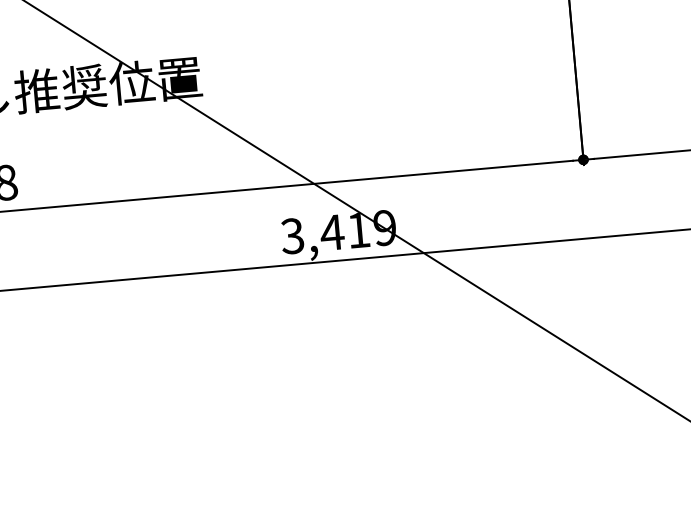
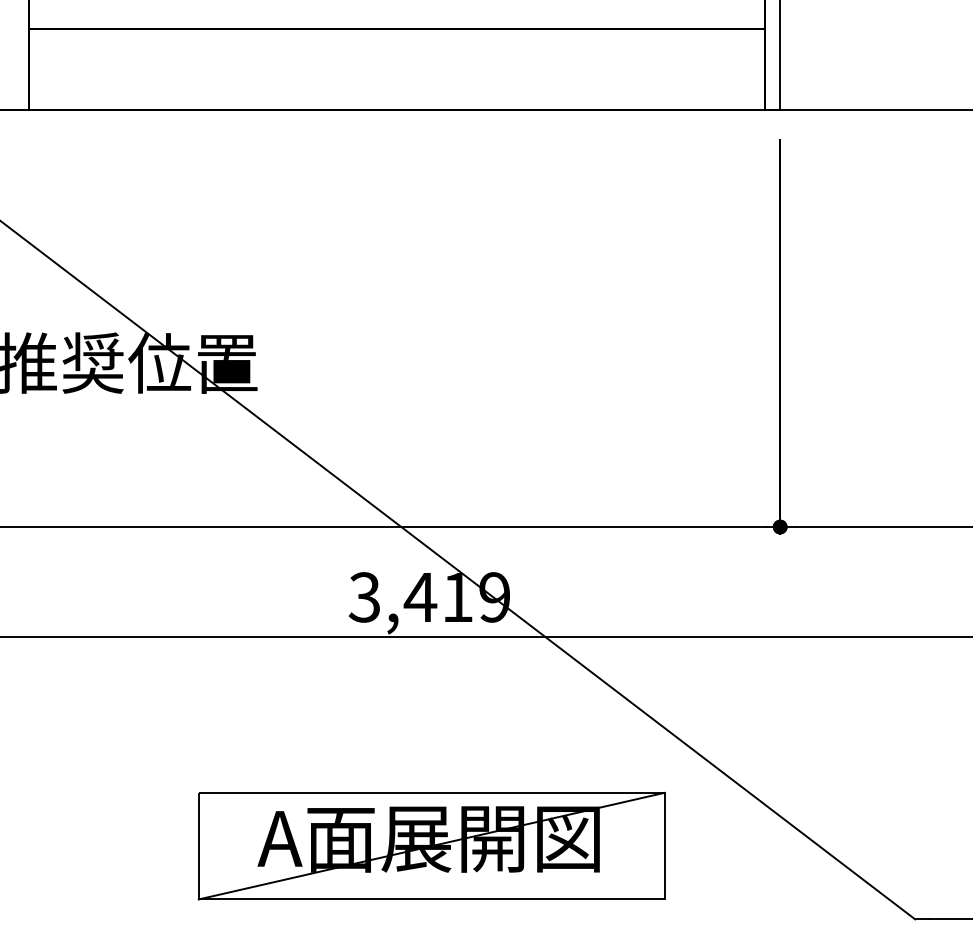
part: (355, 409) -> (431, 846), added

